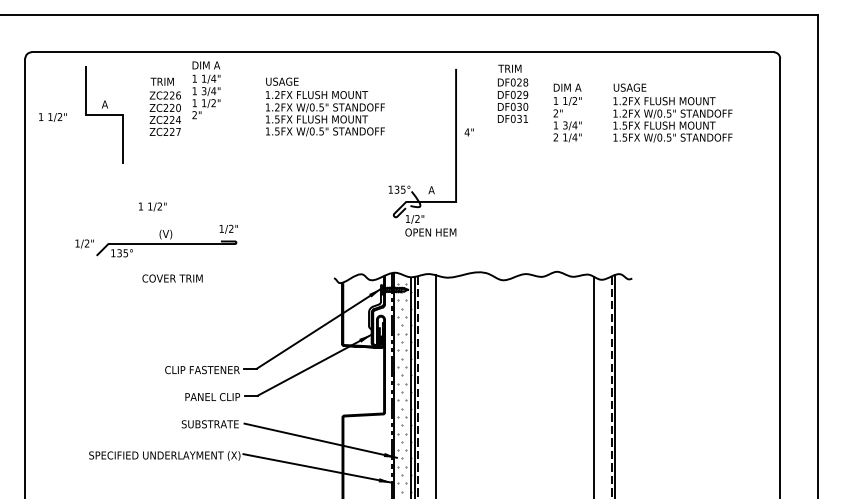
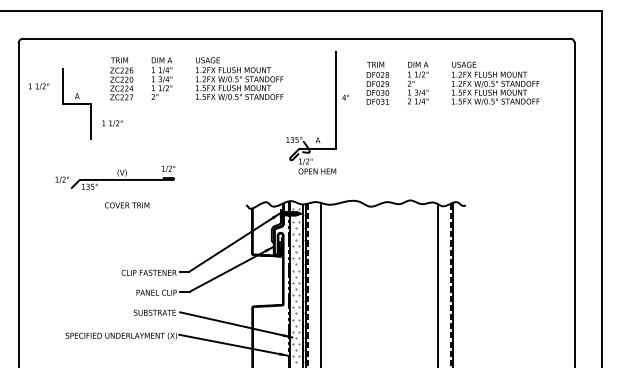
text: (205, 90) -> (161, 78), moved
text: (512, 94) -> (377, 83), moved
part: (103, 114) -> (76, 103), moved
text: (152, 206) -> (112, 123), moved

